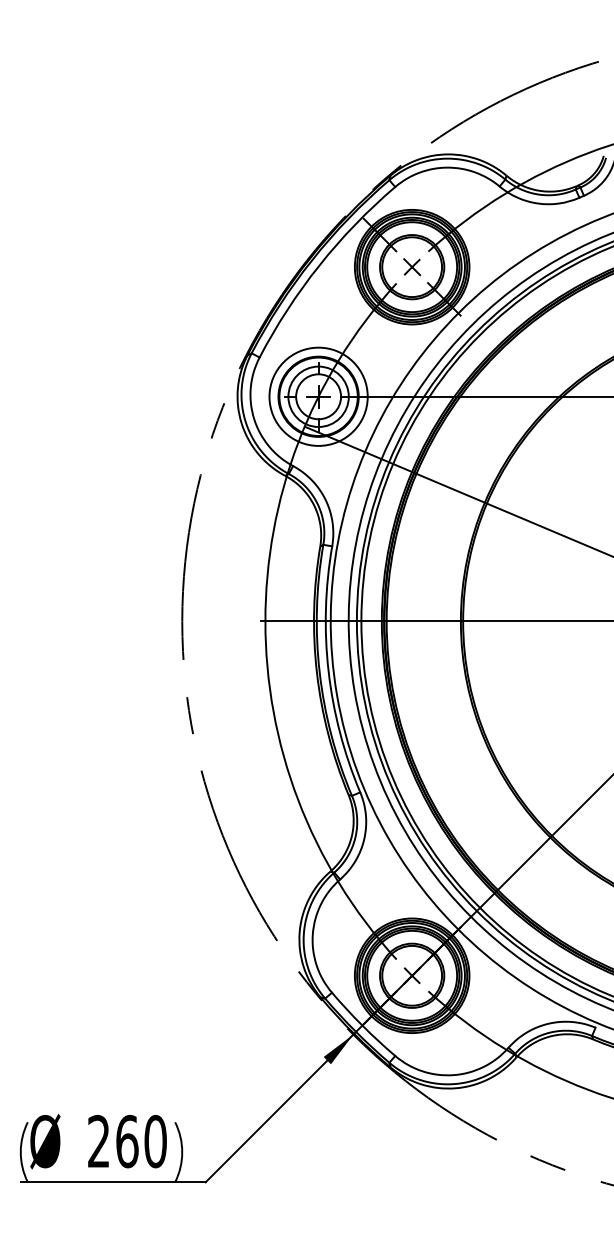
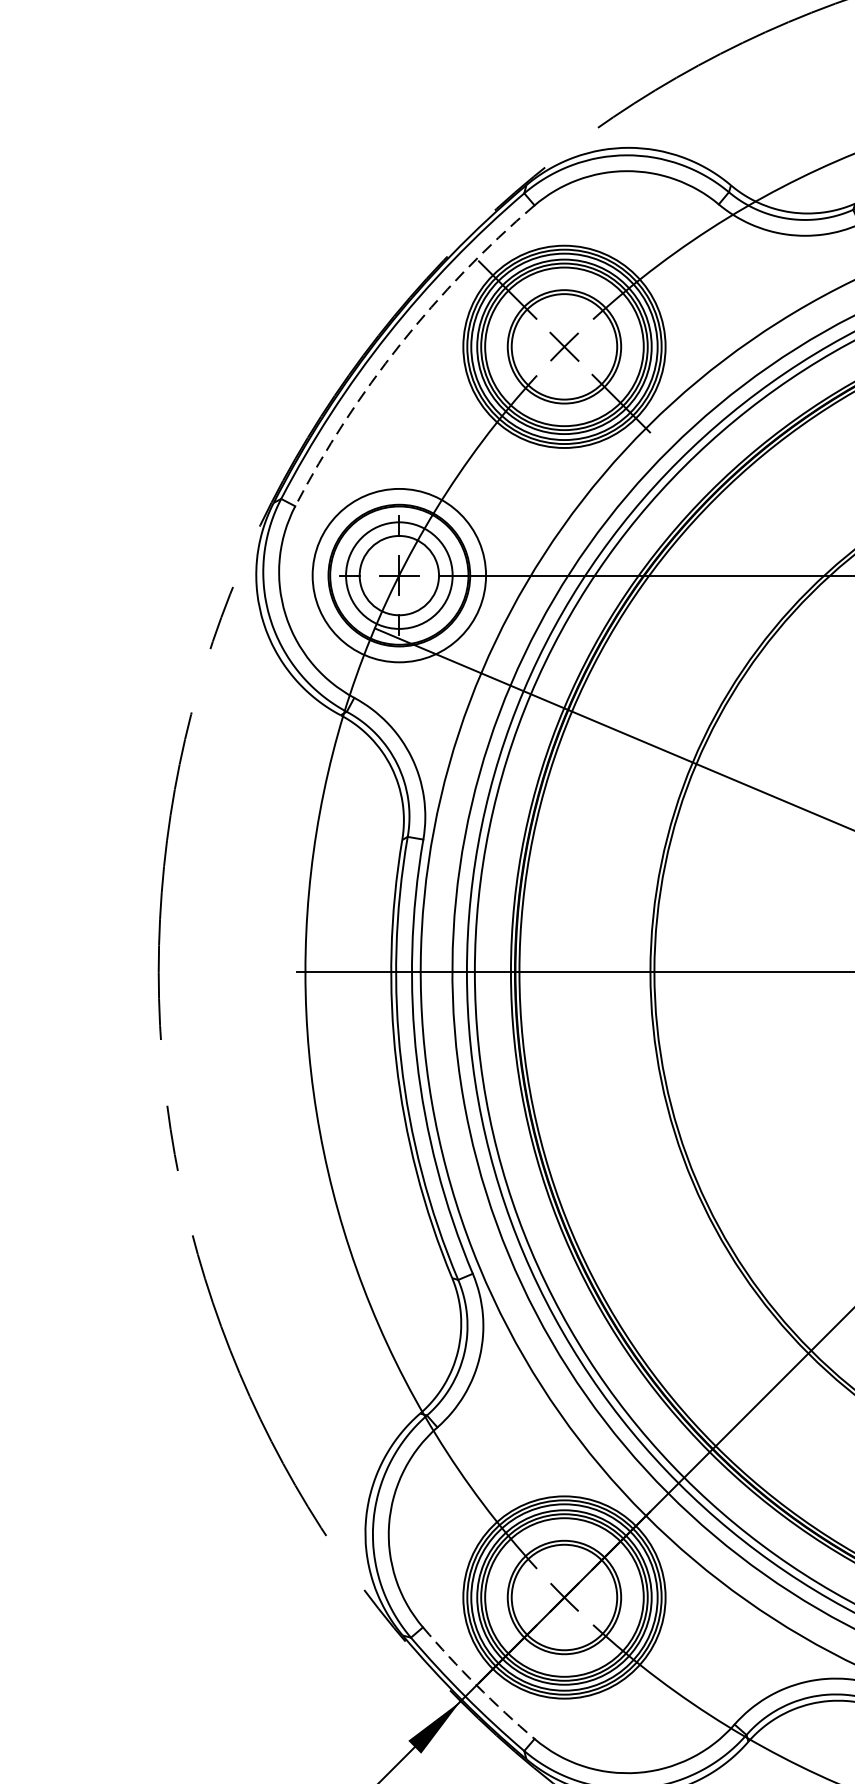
arc: (319, 265) -> (400, 343), solid -> dashed
arc: (362, 1025) -> (476, 1685), solid -> dashed

